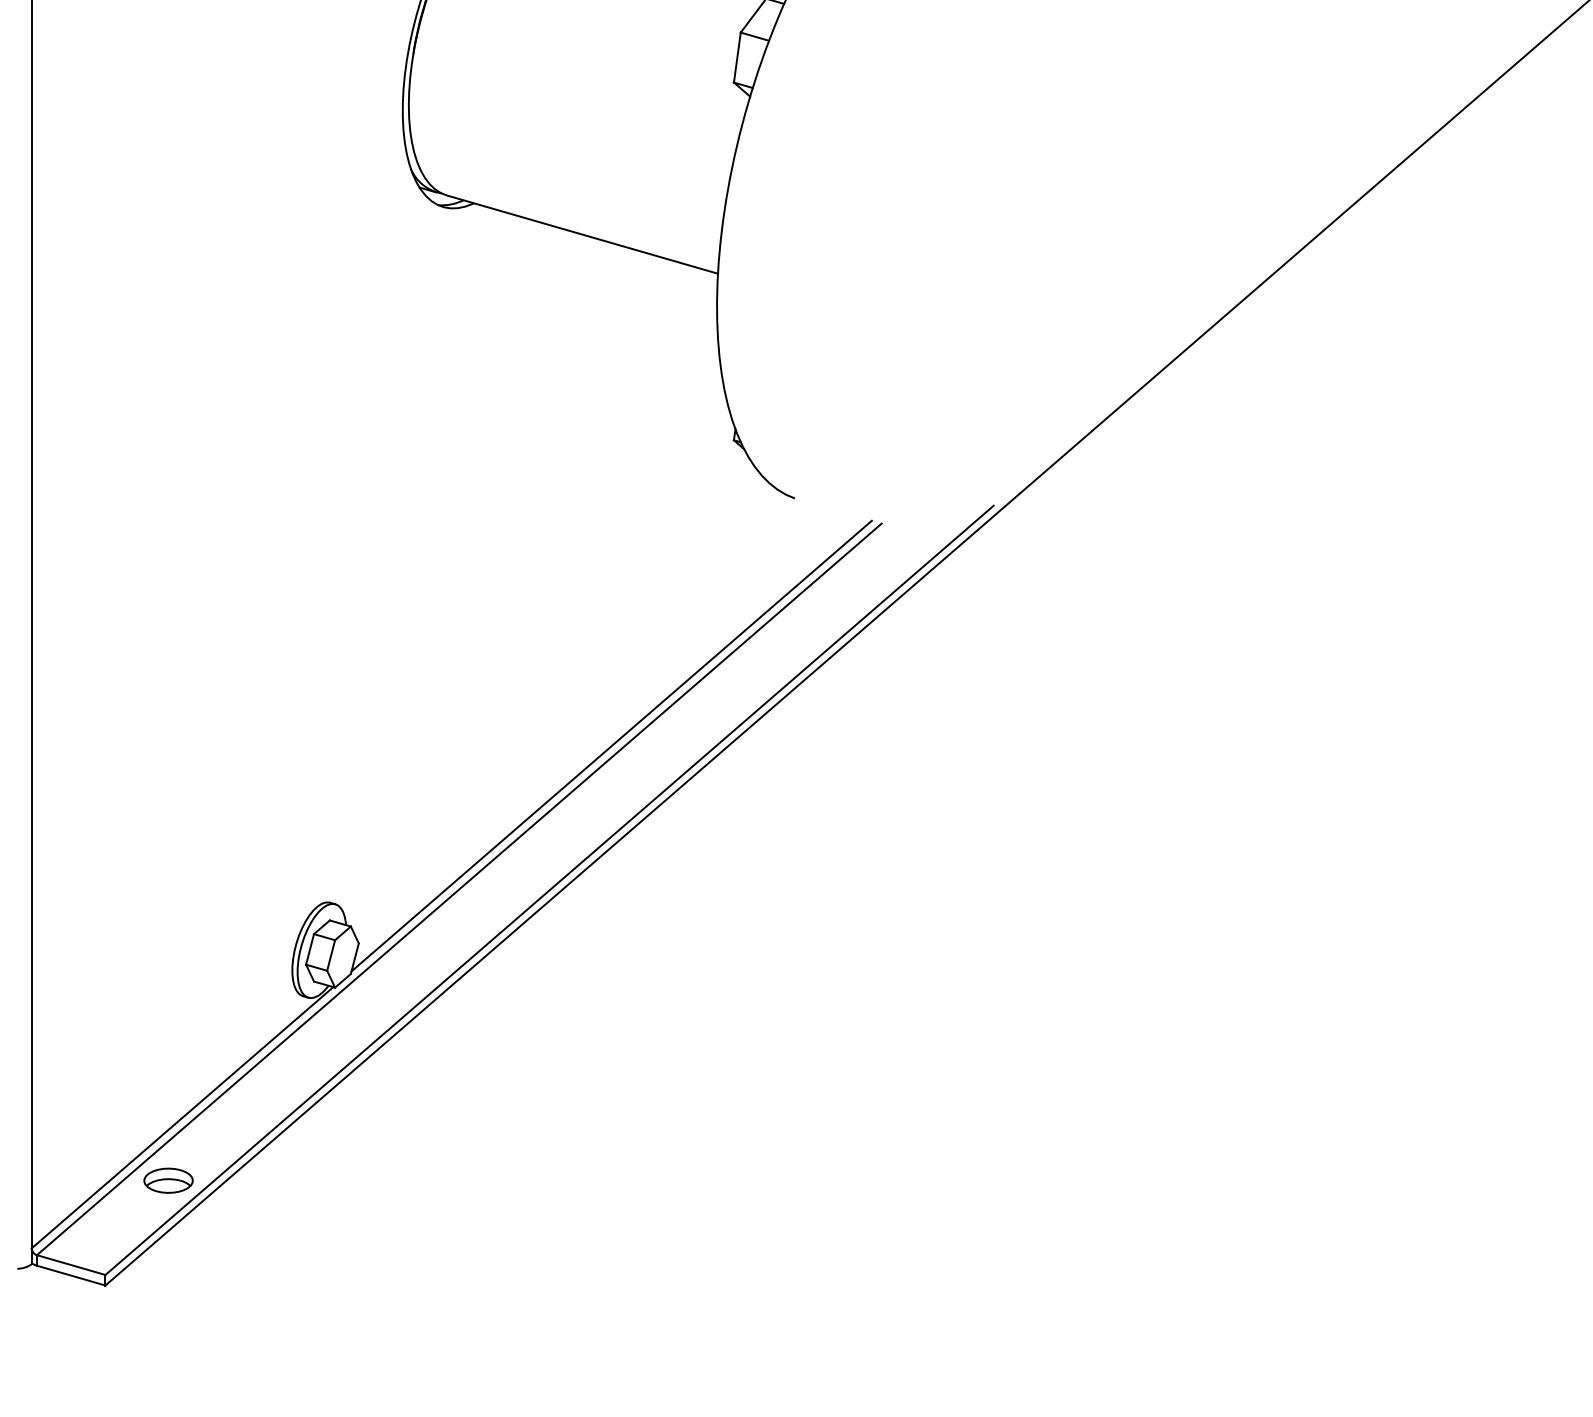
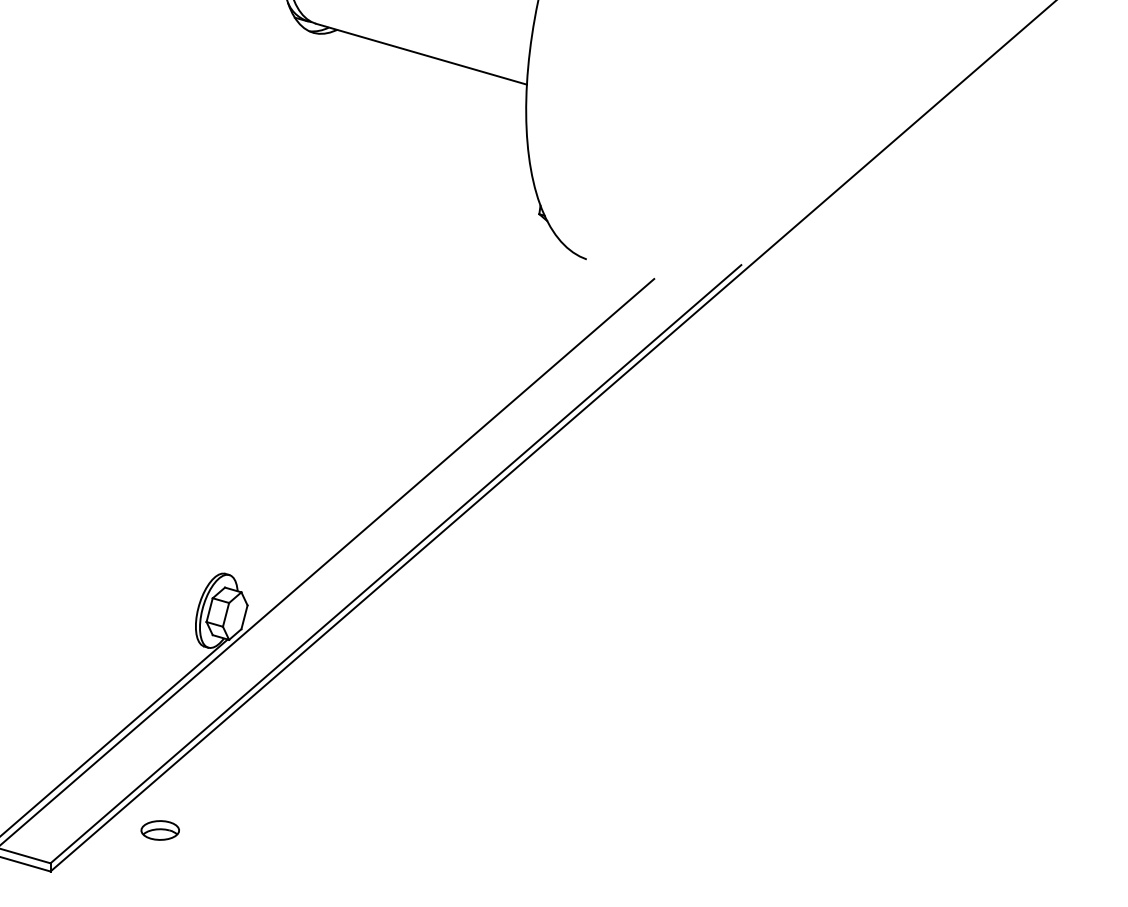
line: (611, 745) -> (444, 451), removed
part: (168, 1180) -> (160, 830), moved

